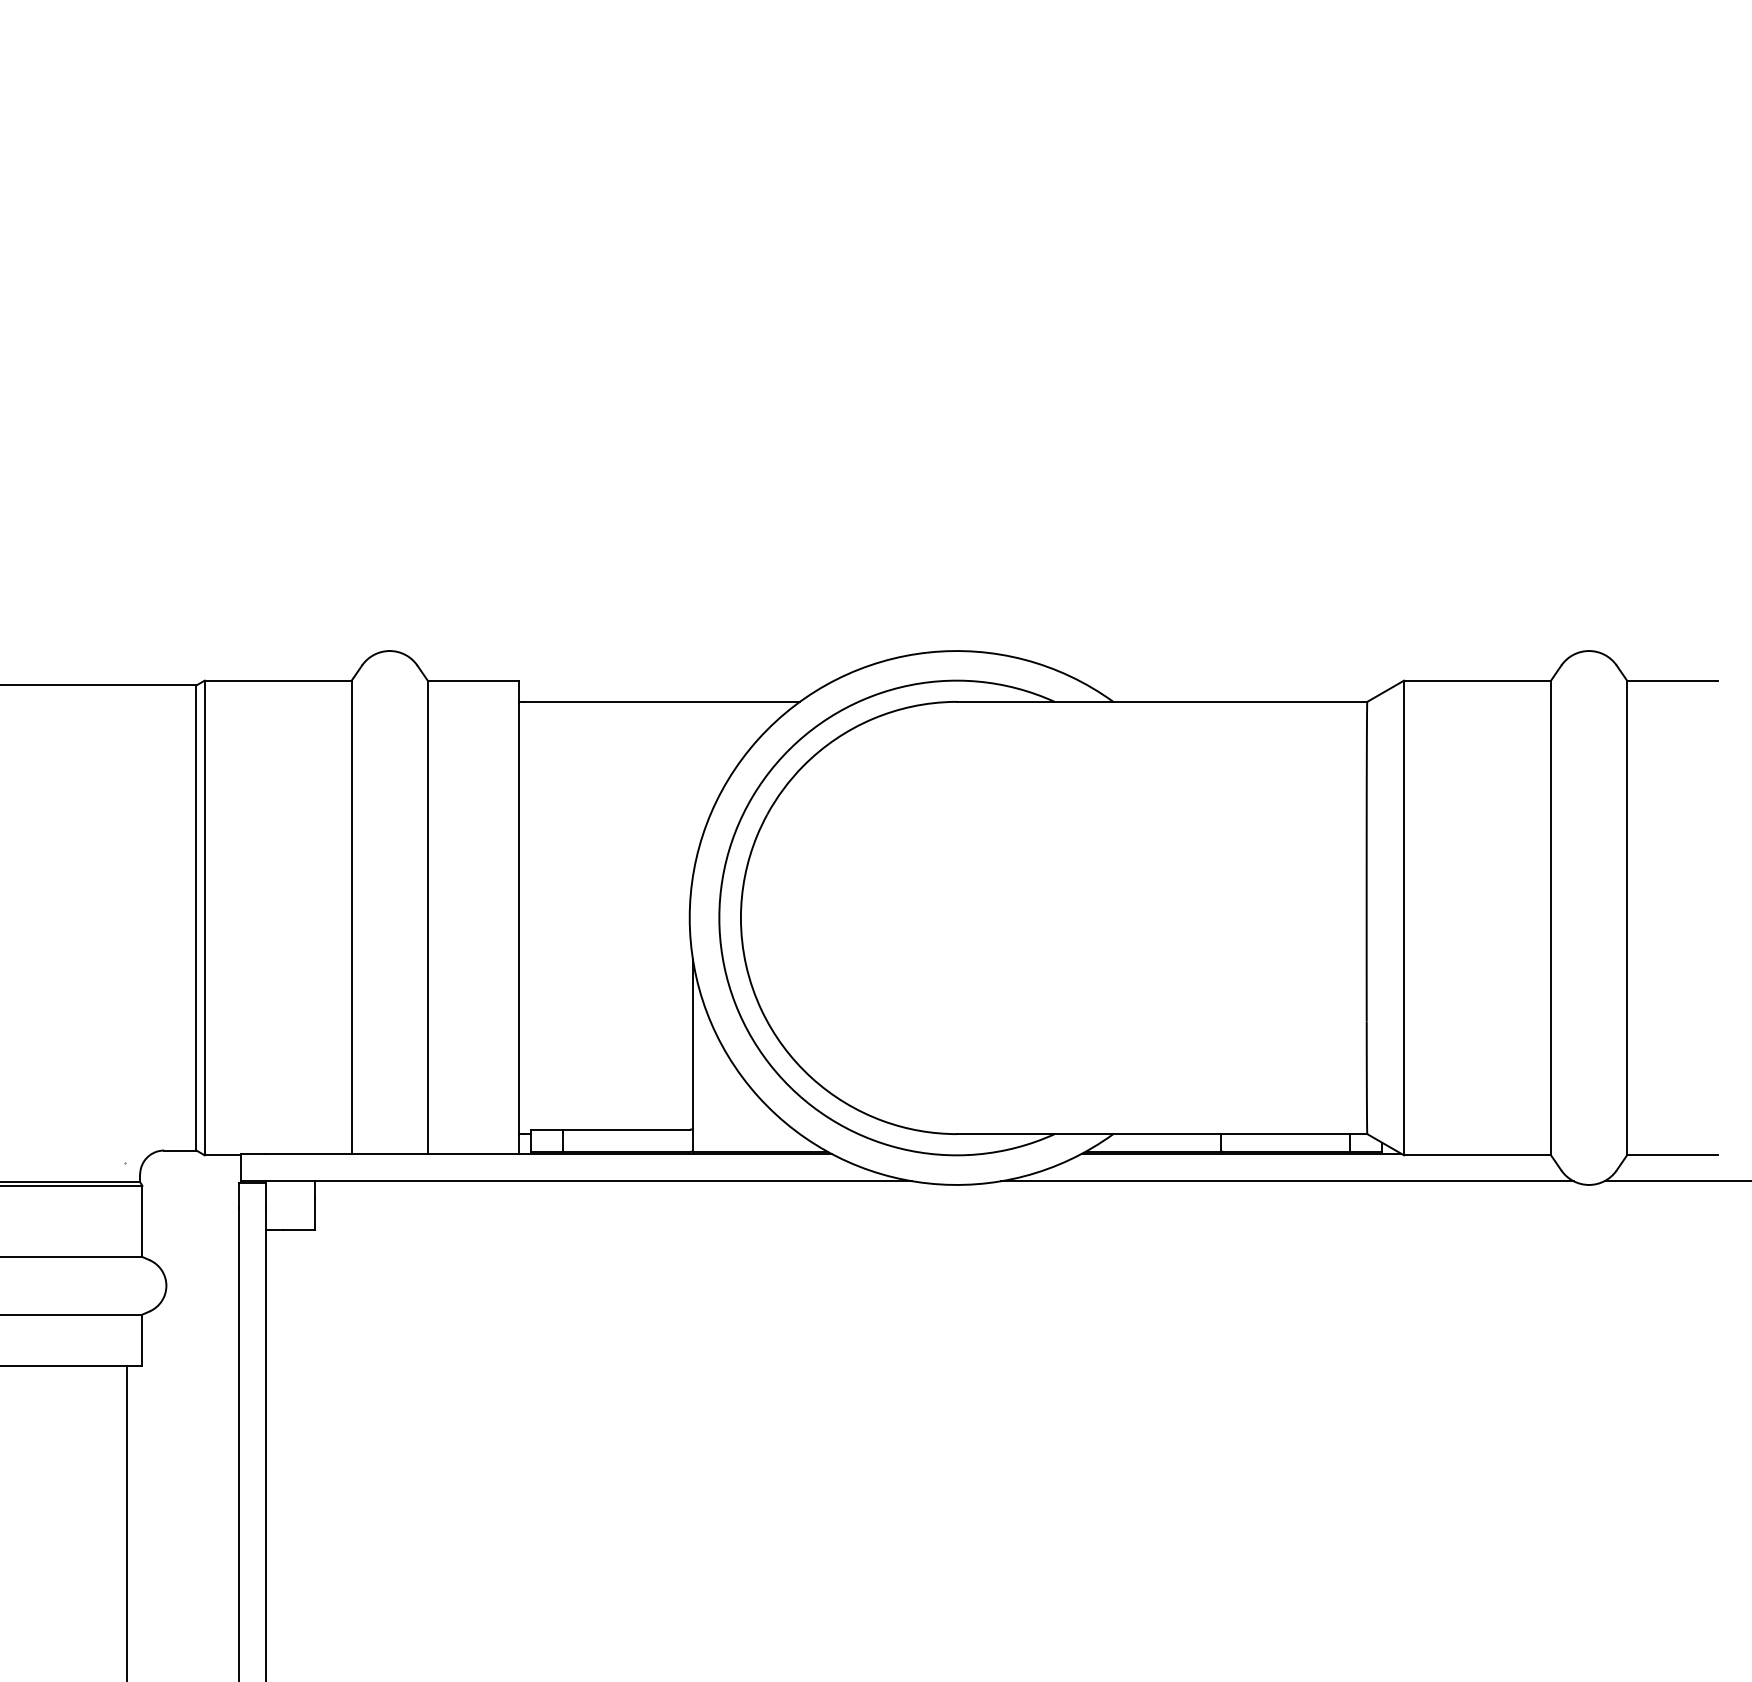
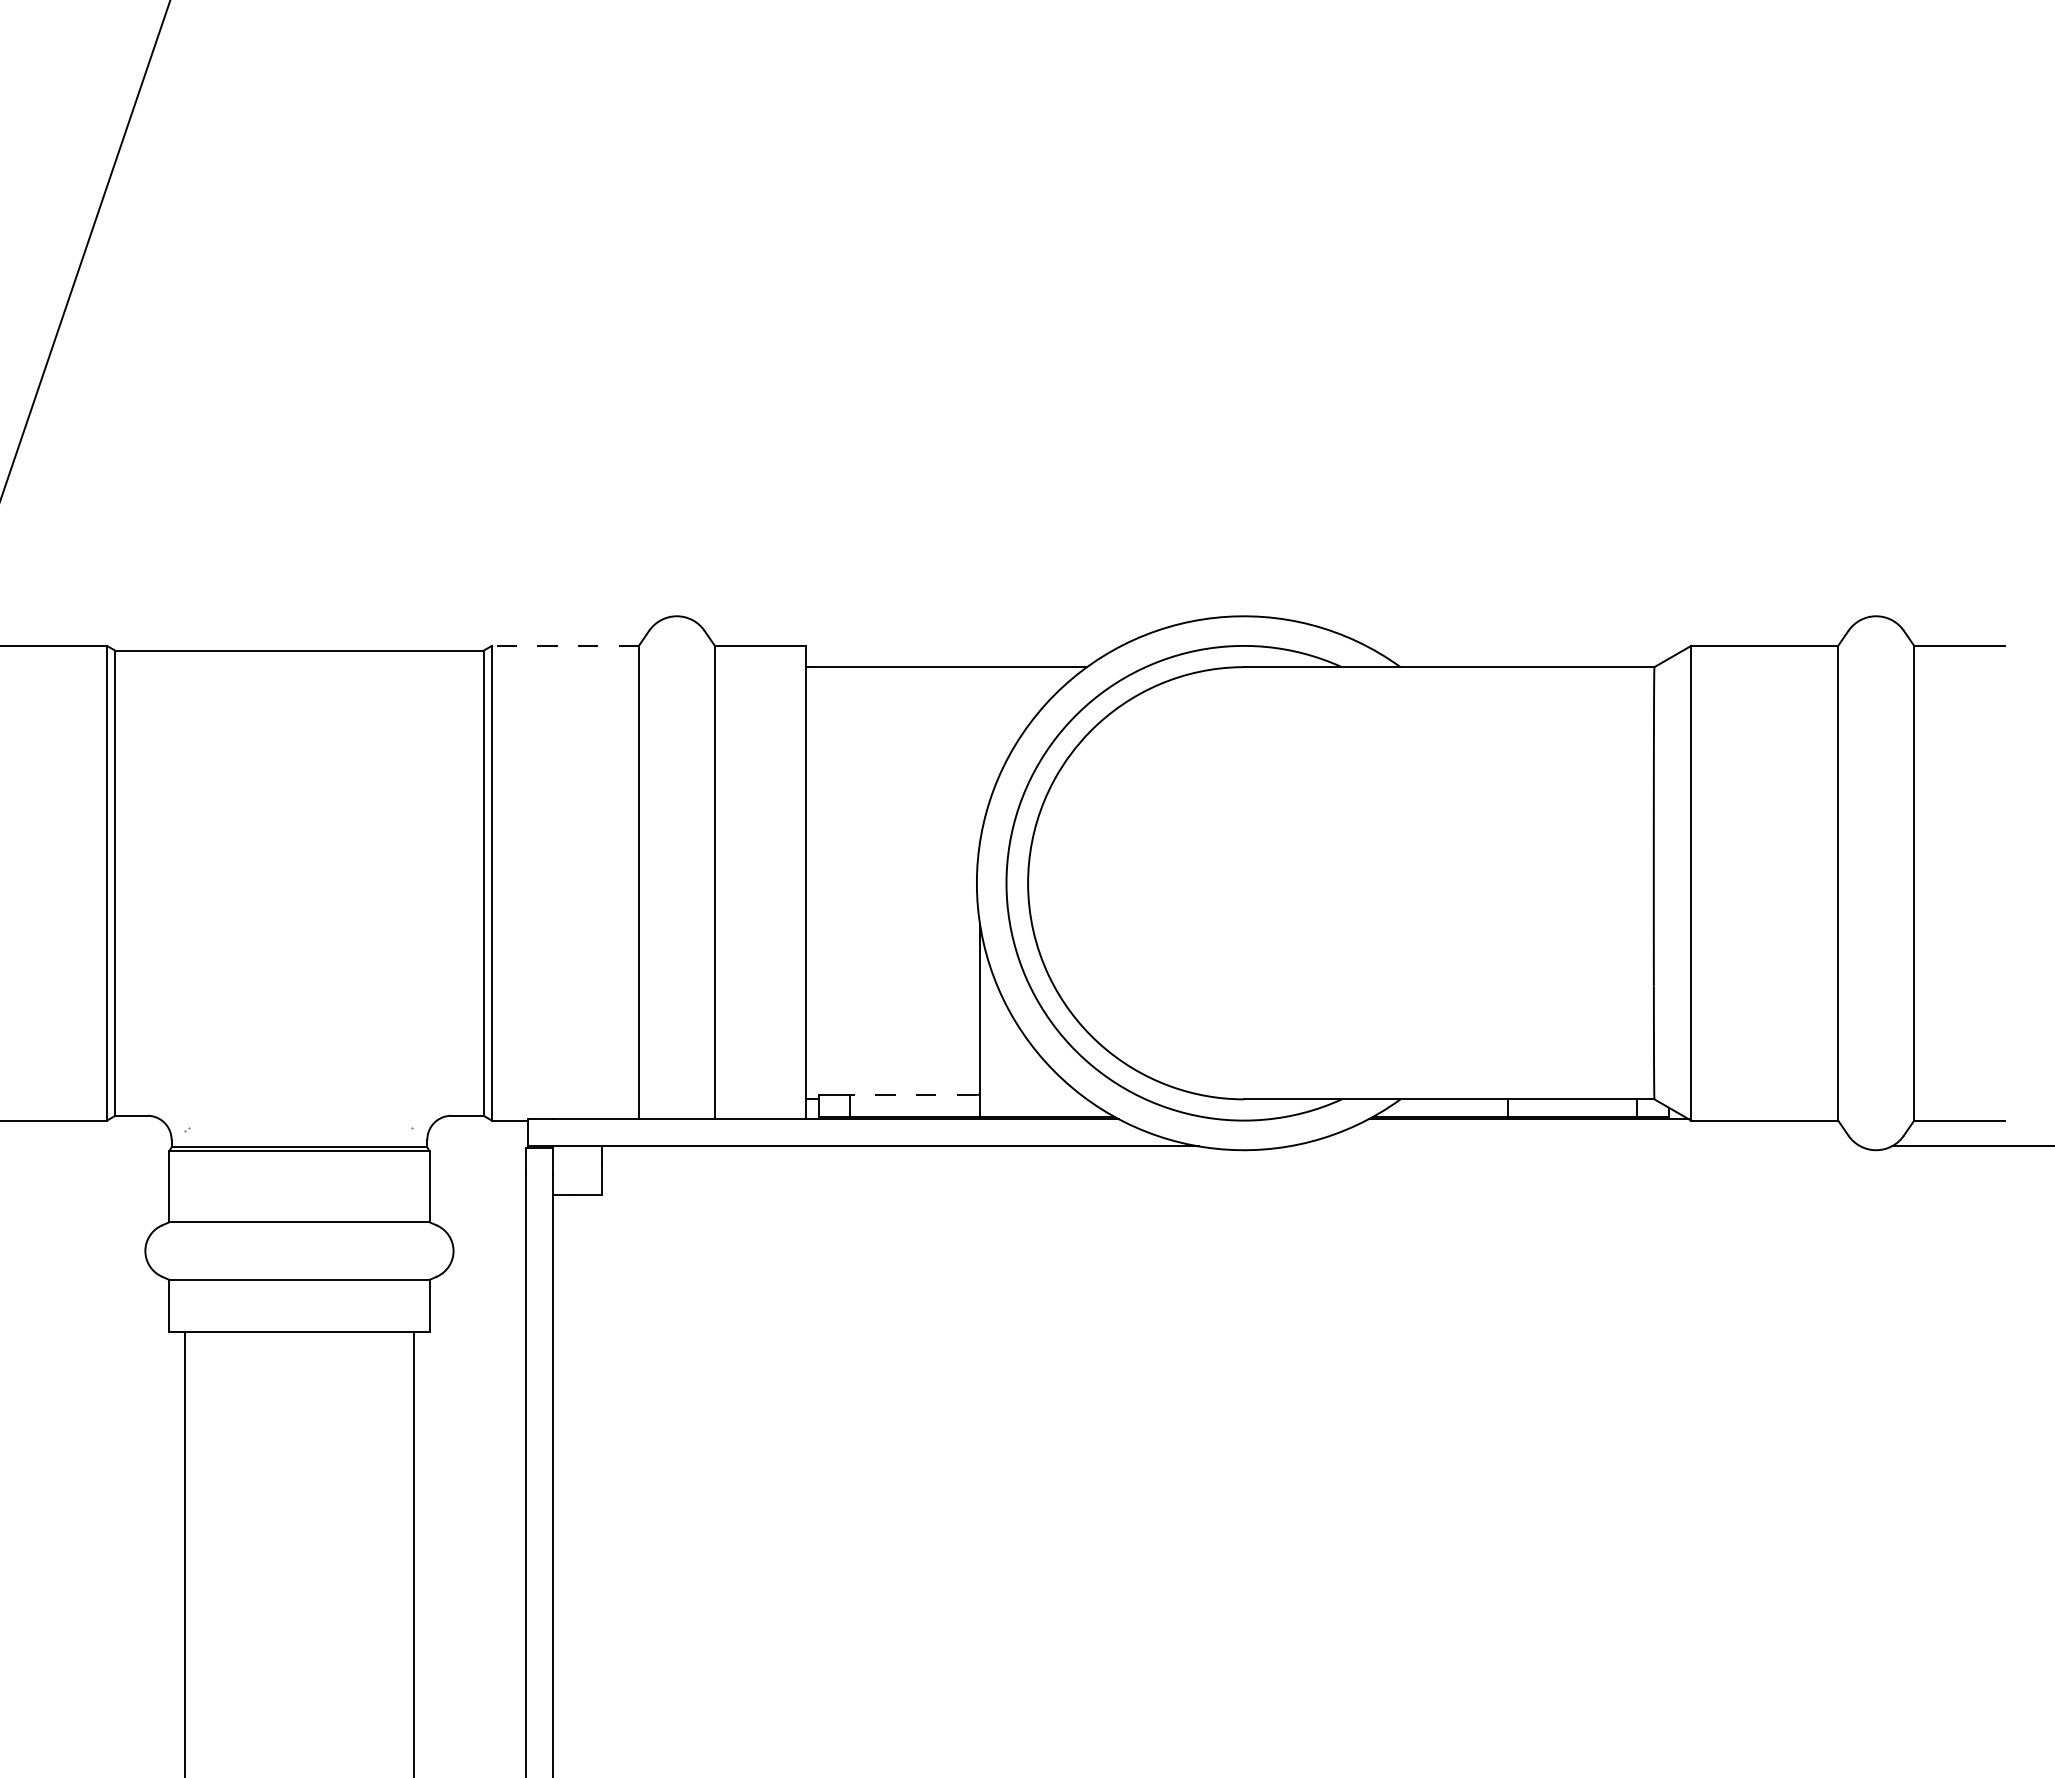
line: (277, 680) -> (564, 645), solid -> dashed
line: (626, 1129) -> (913, 1094), solid -> dashed
line: (1287, 1181) -> (1574, 1146), removed

